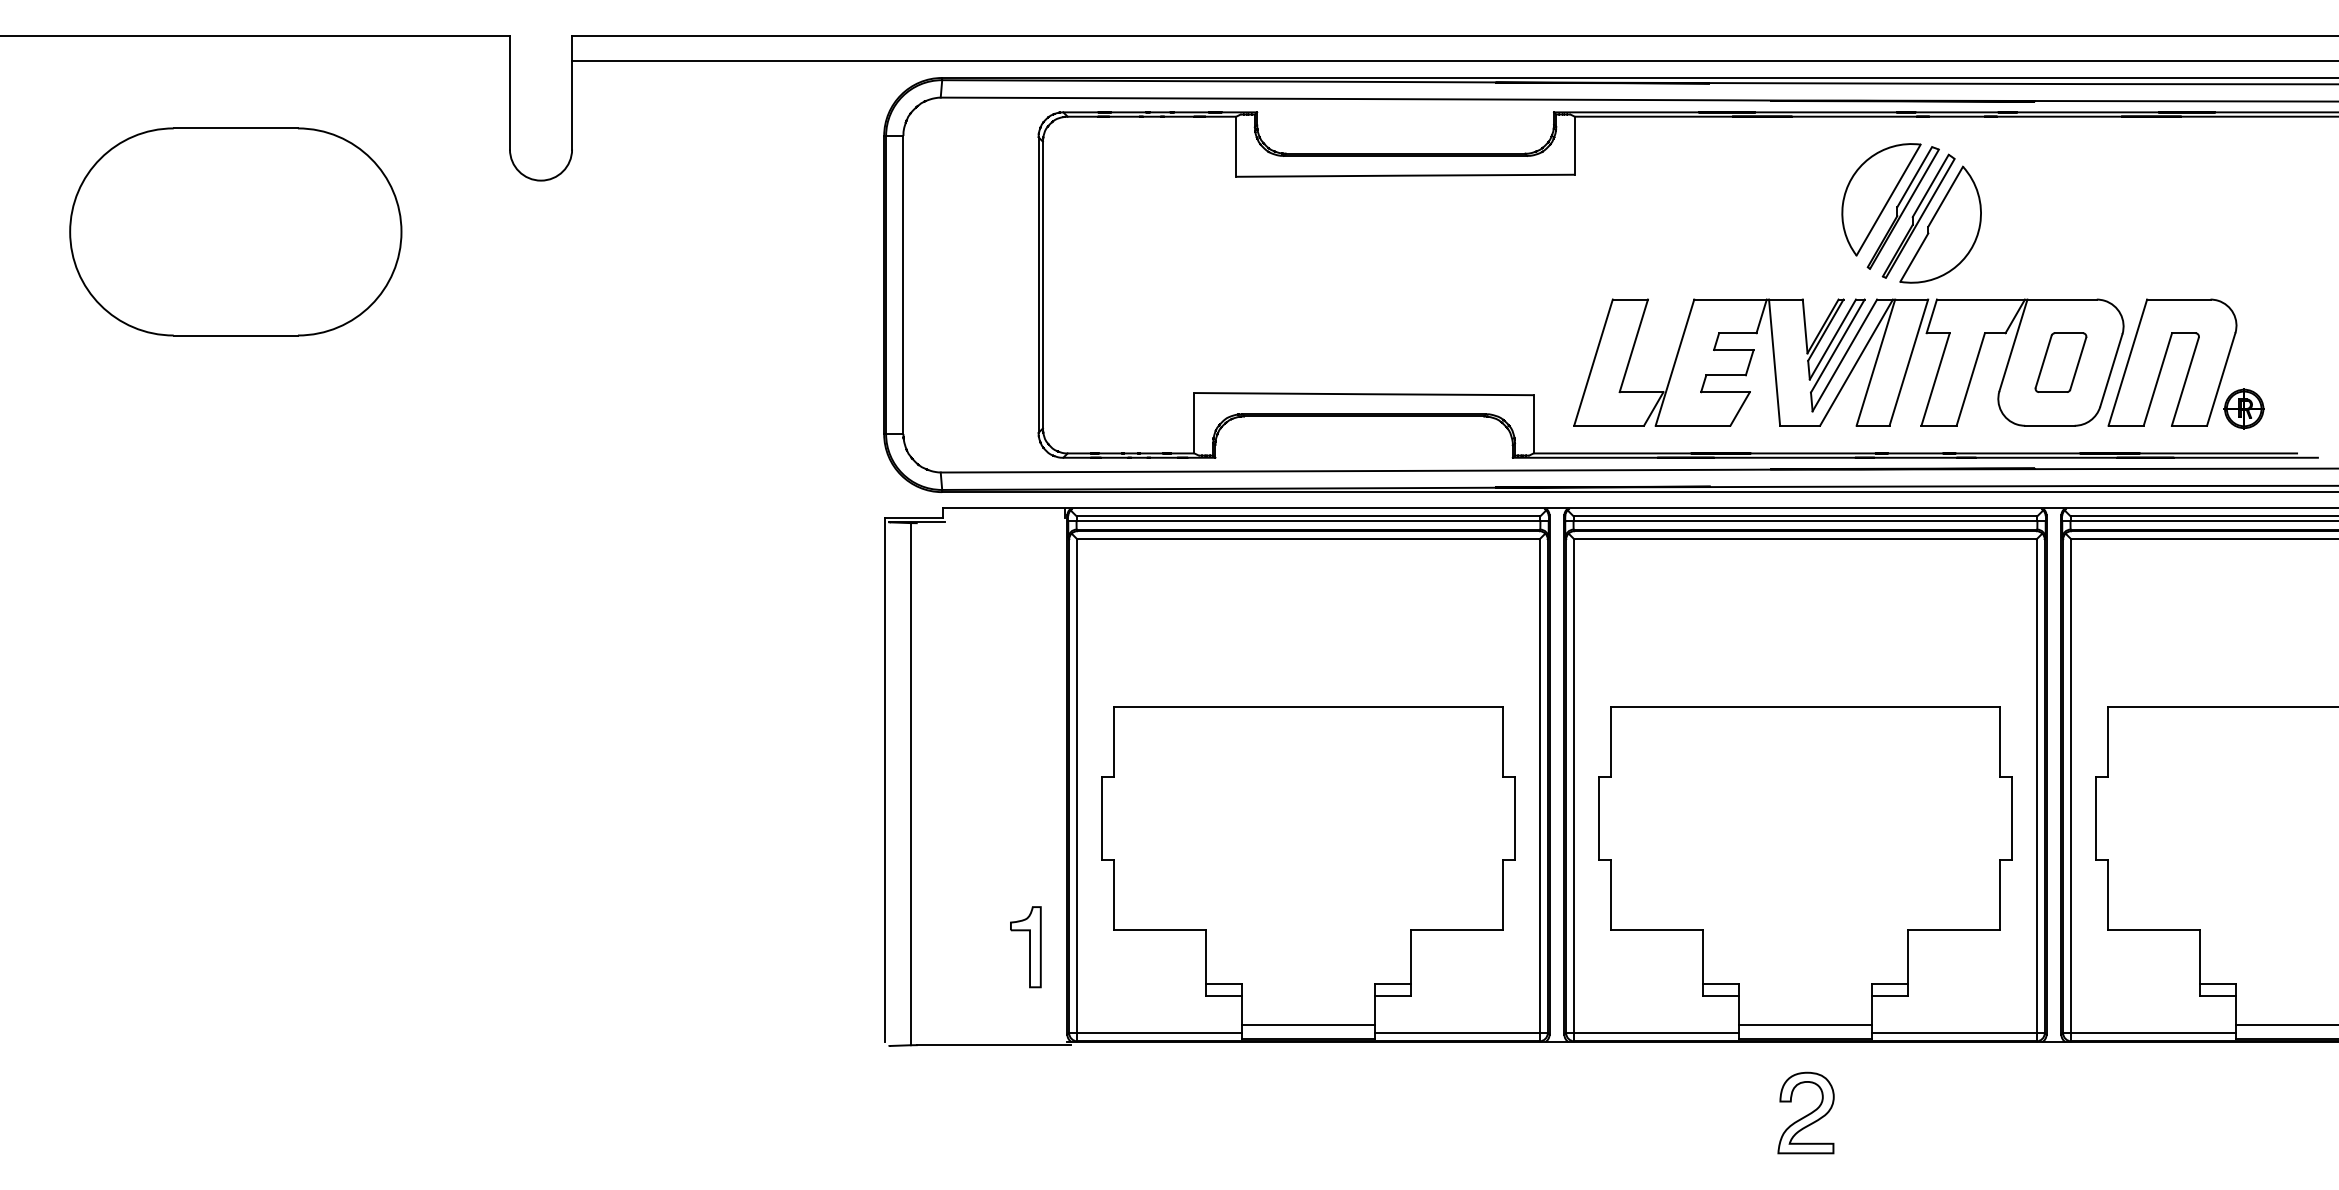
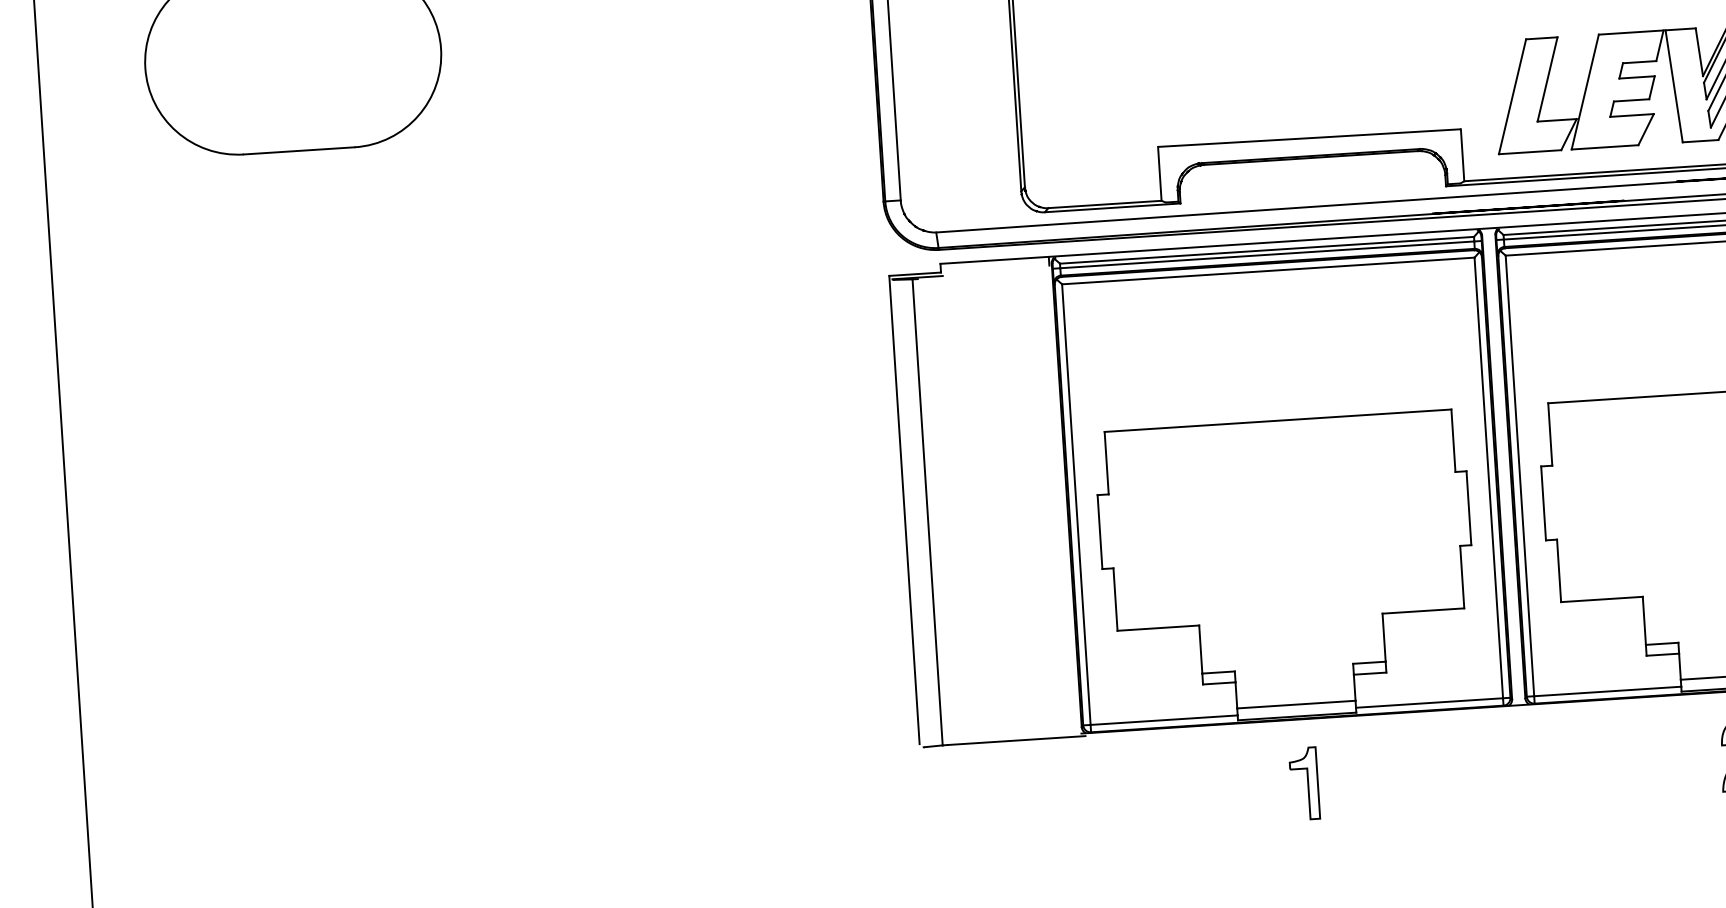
part: (1025, 947) -> (1304, 784), moved

